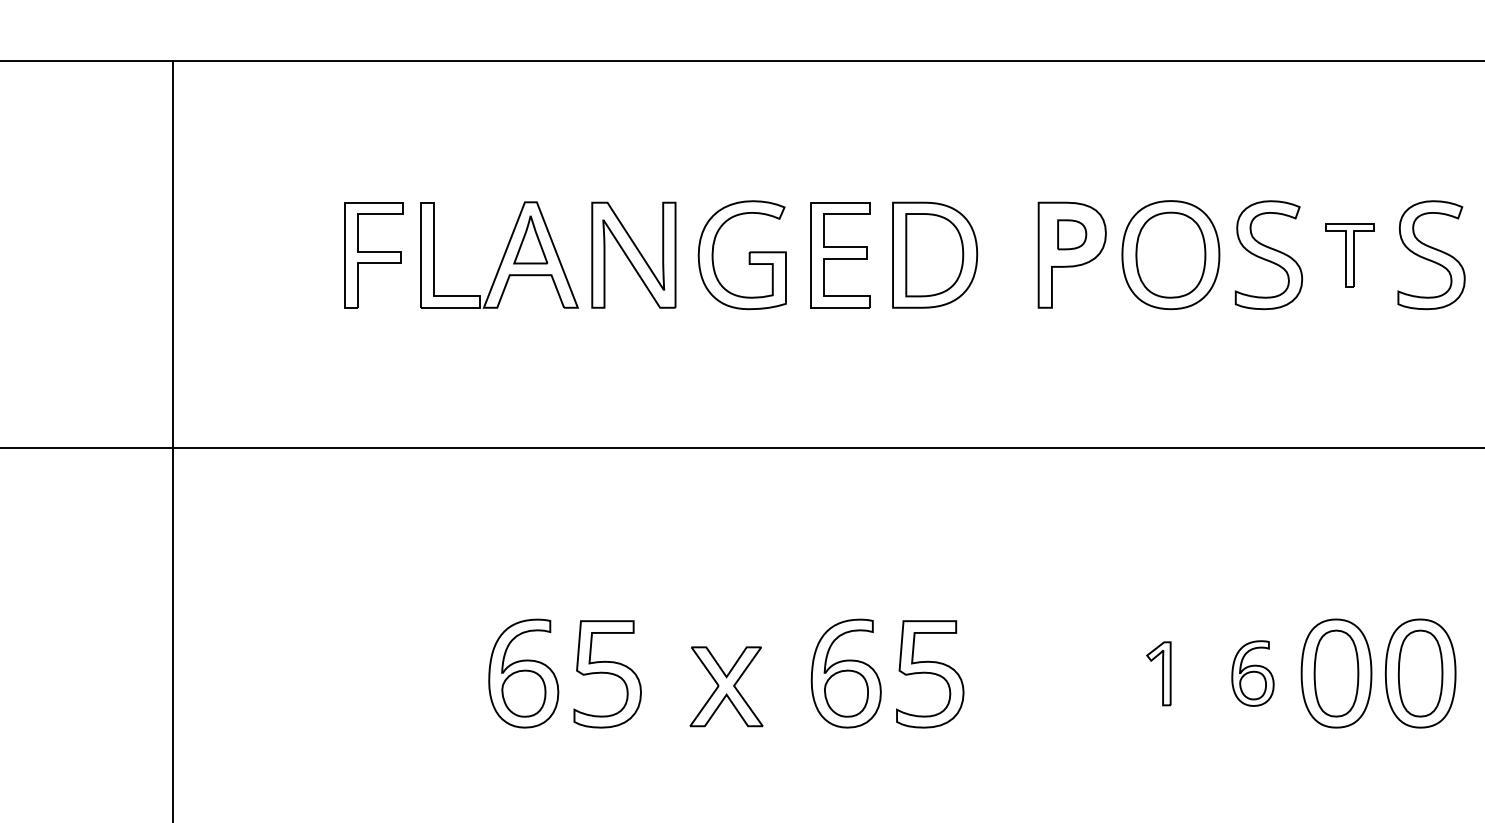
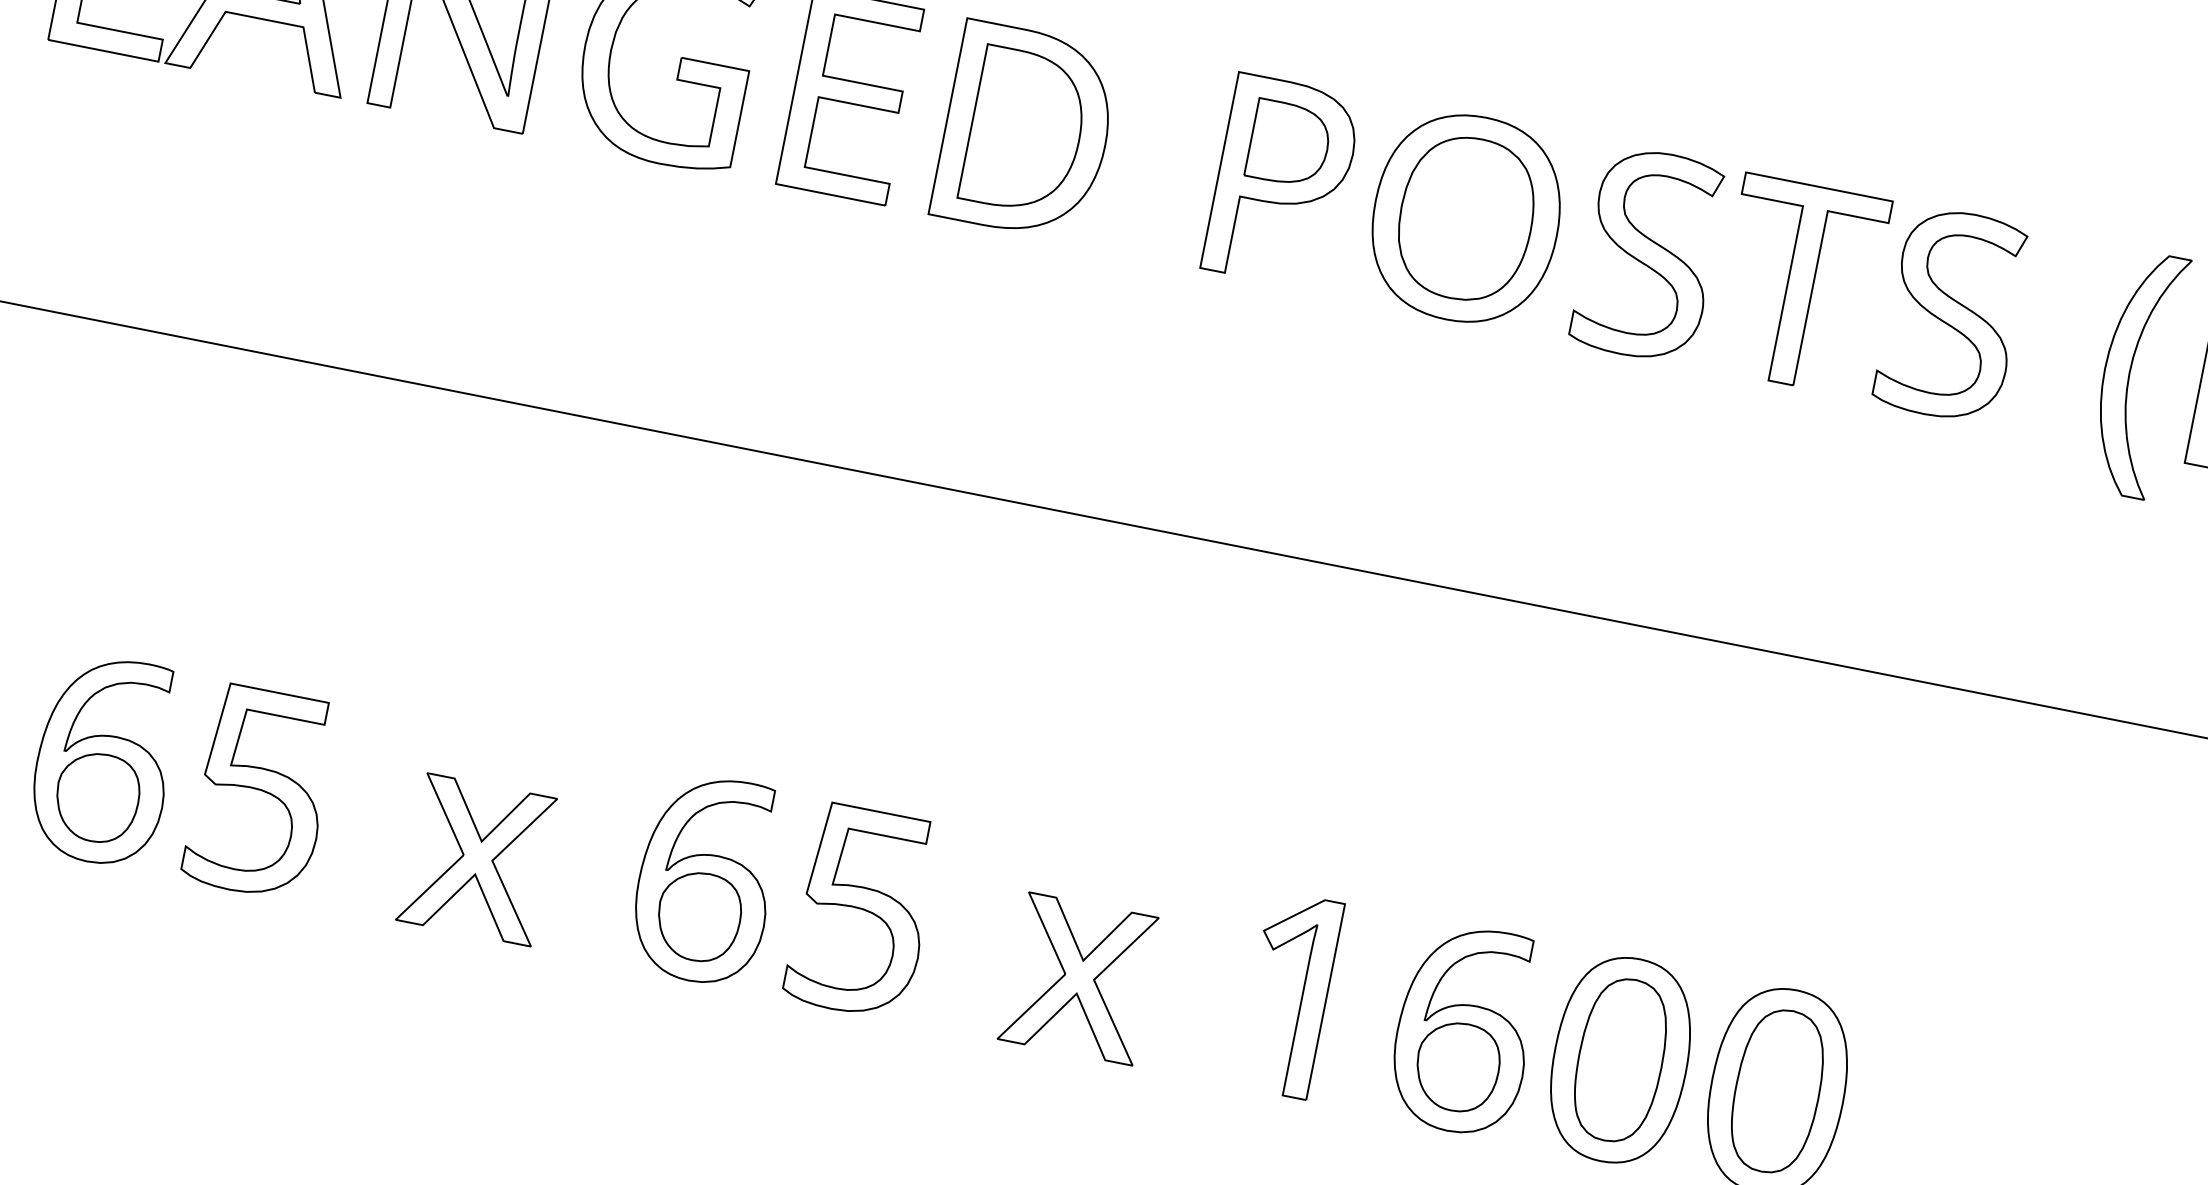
part: (1072, 234) -> (1290, 143), size x1.43
part: (1349, 255) -> (1799, 285), size x1.67
part: (1158, 673) -> (1288, 994), size x1.67
part: (1252, 673) -> (1463, 1029), size x1.67
part: (1048, 686) -> (1078, 978), added

